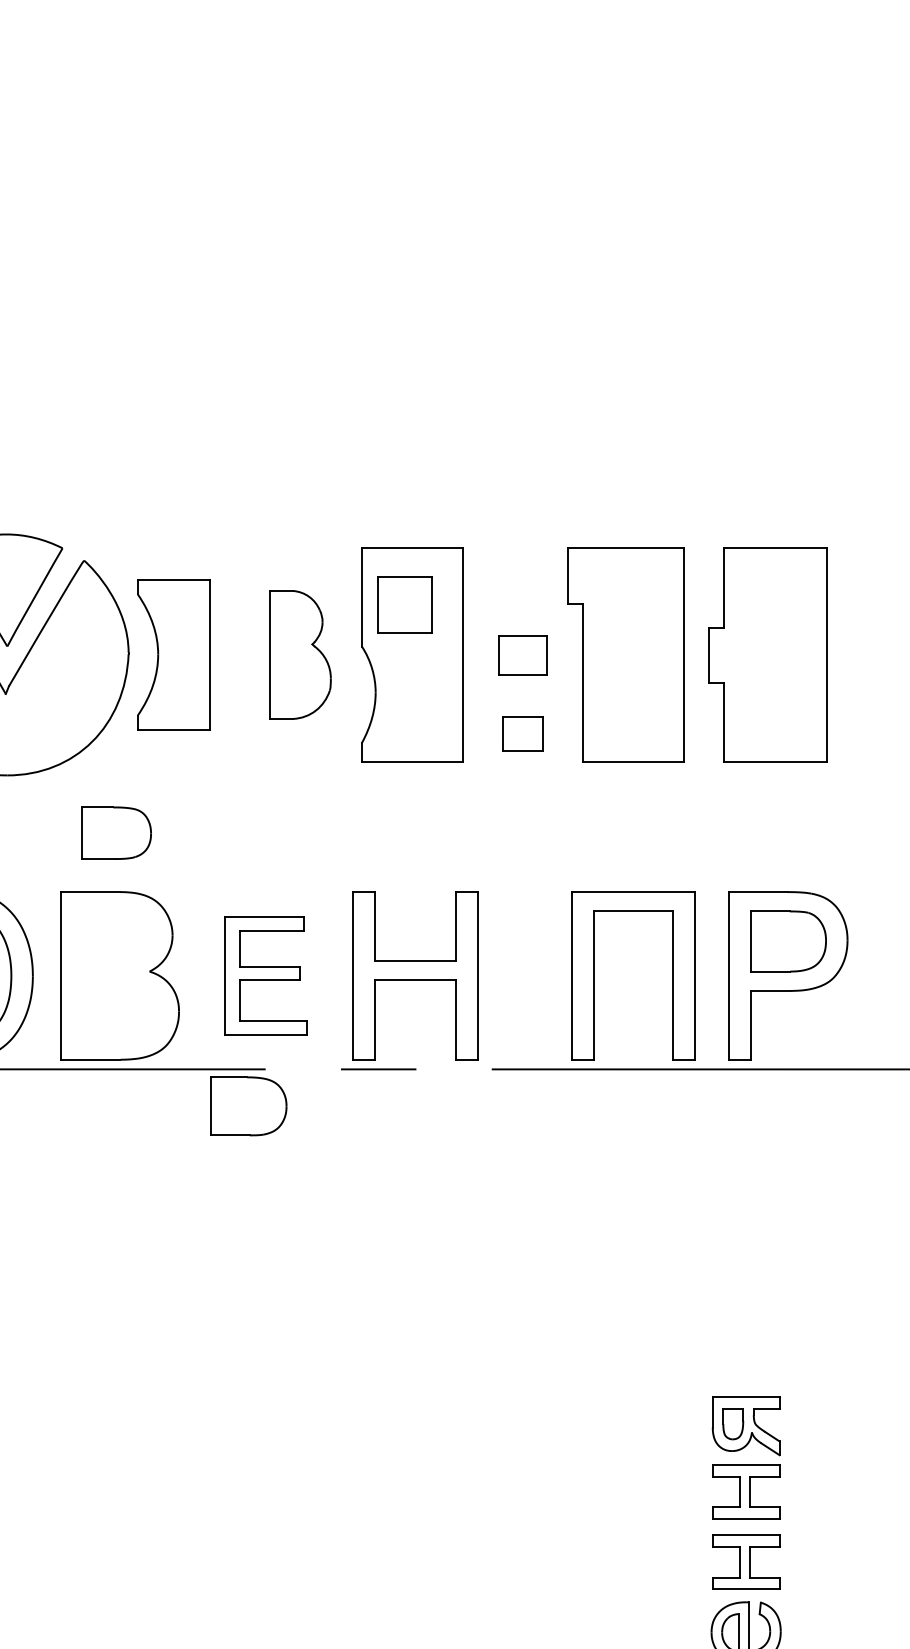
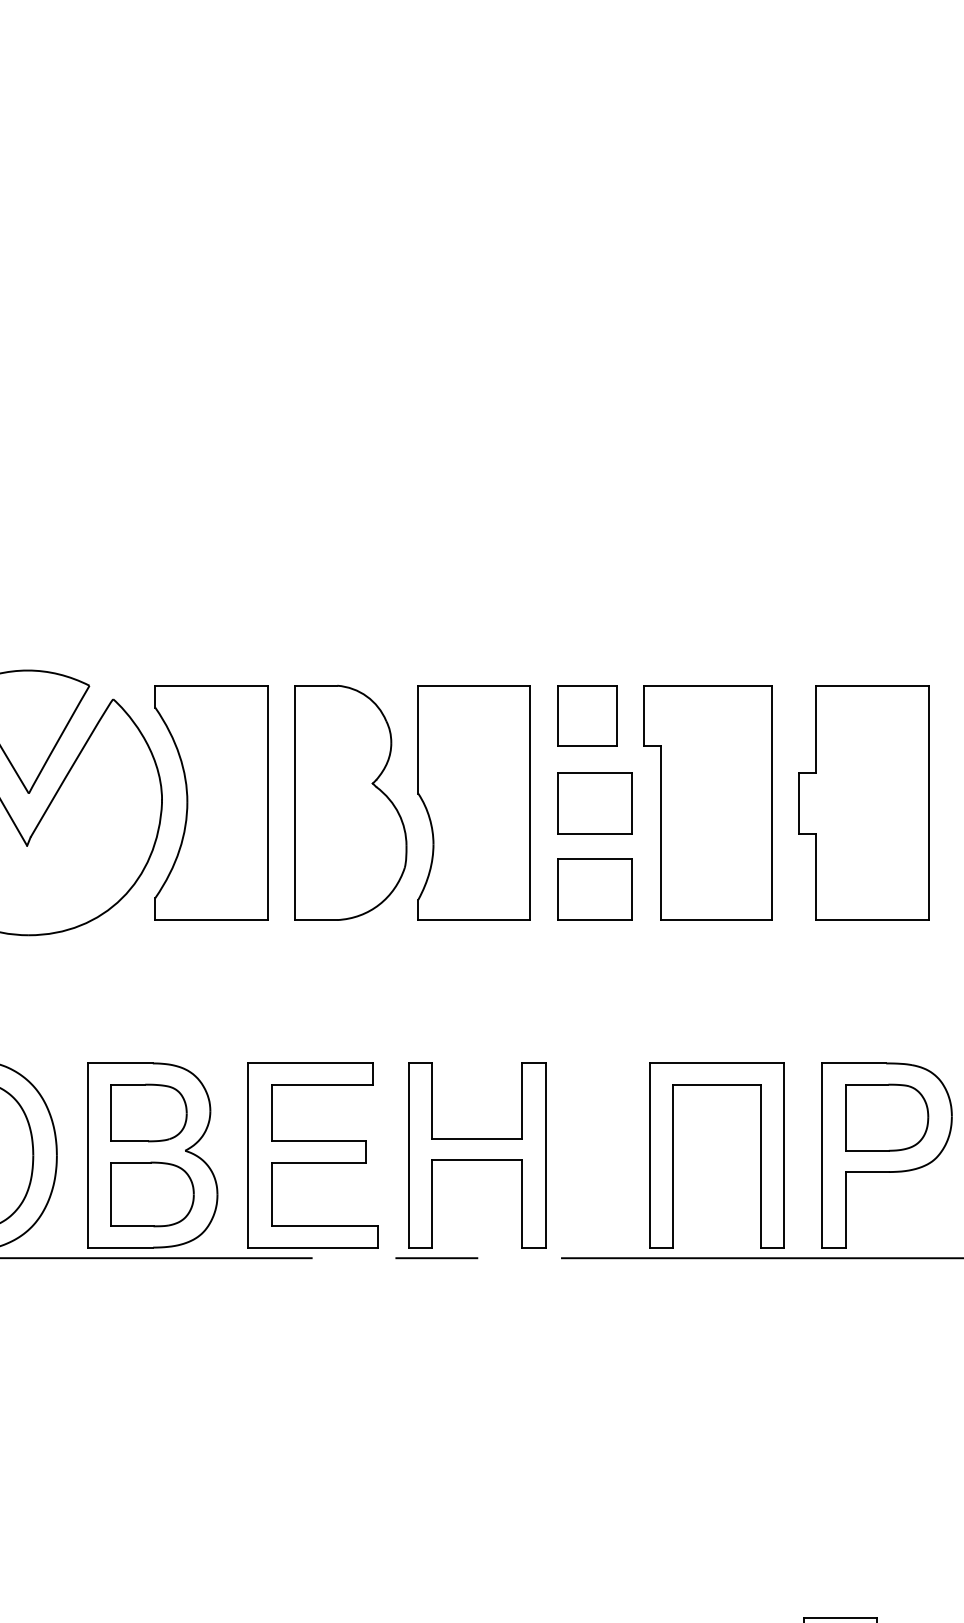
part: (404, 604) -> (587, 715), moved
part: (173, 654) -> (211, 802), size x1.43
part: (300, 654) -> (350, 802), size x1.67
part: (522, 655) -> (594, 803), size x1.43
part: (522, 733) -> (594, 889), size x1.67
part: (116, 832) -> (148, 1112), moved
part: (265, 975) -> (312, 1155), size x1.43
part: (248, 1106) -> (152, 1194), moved

